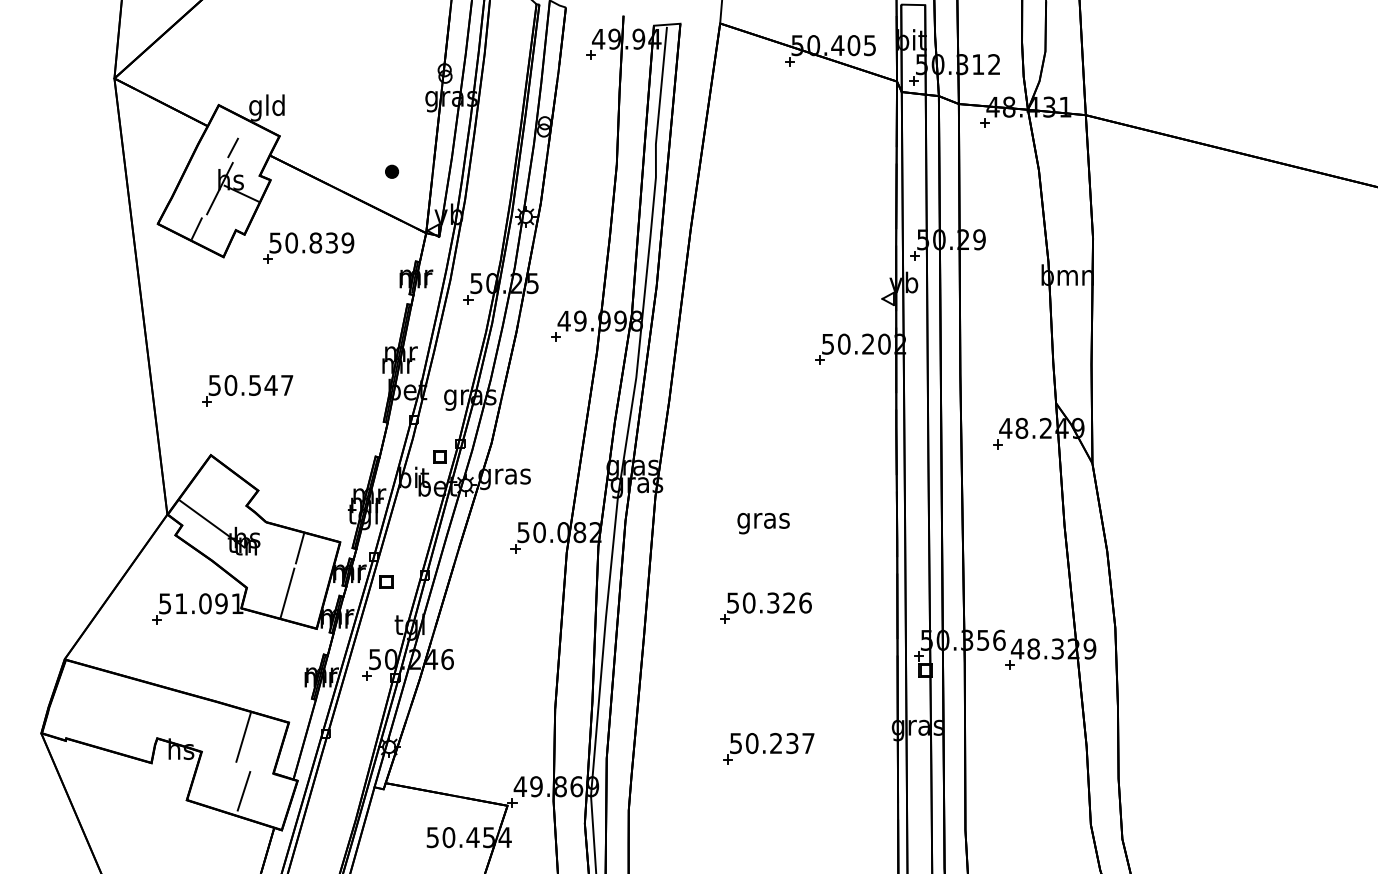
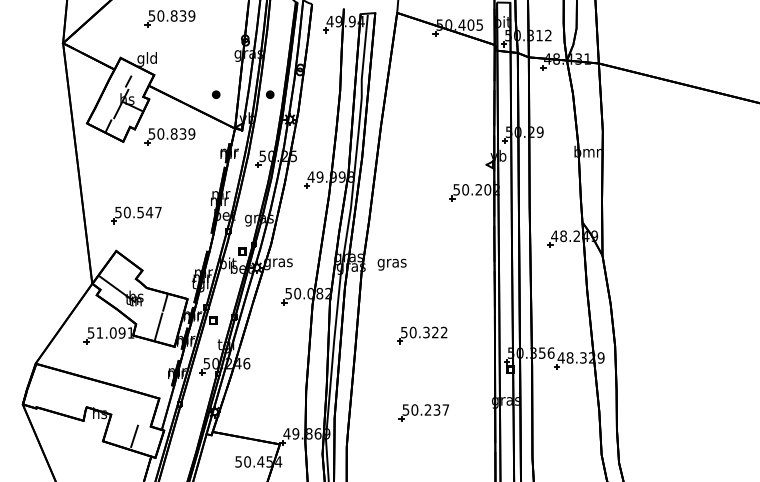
part: (307, 33) -> (169, 18), added
part: (490, 171) -> (270, 94), added
text: (762, 523) -> (391, 264), moved
text: (804, 602) -> (443, 332), 50.326 -> 50.322
line: (243, 737) -> (134, 406), removed

